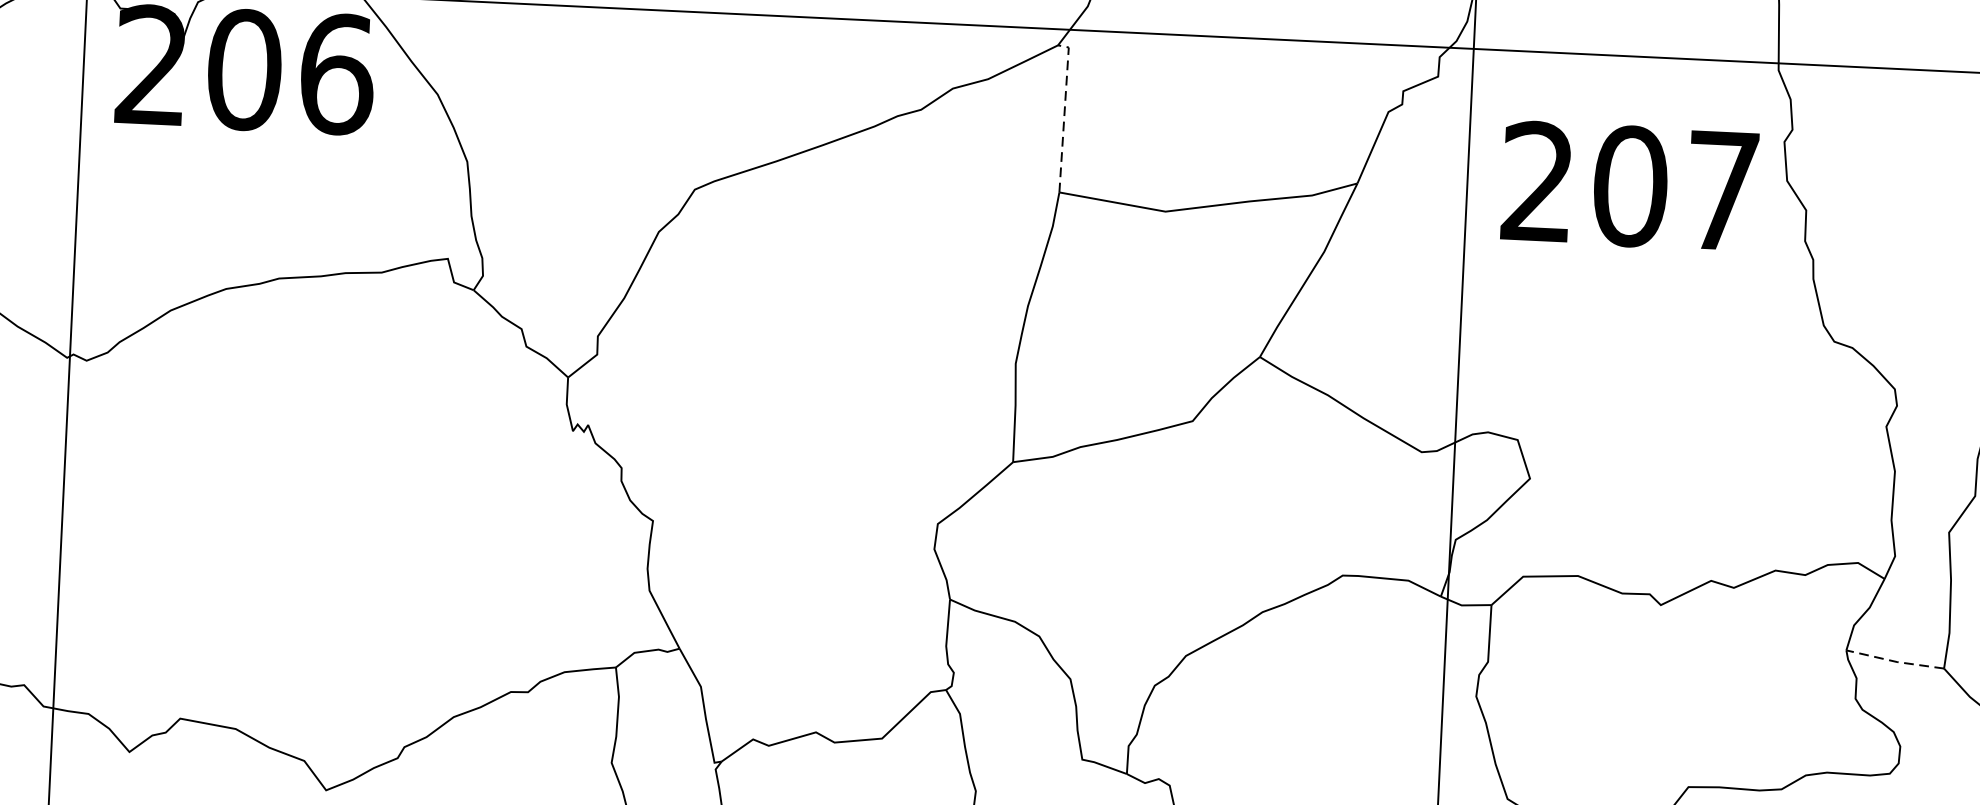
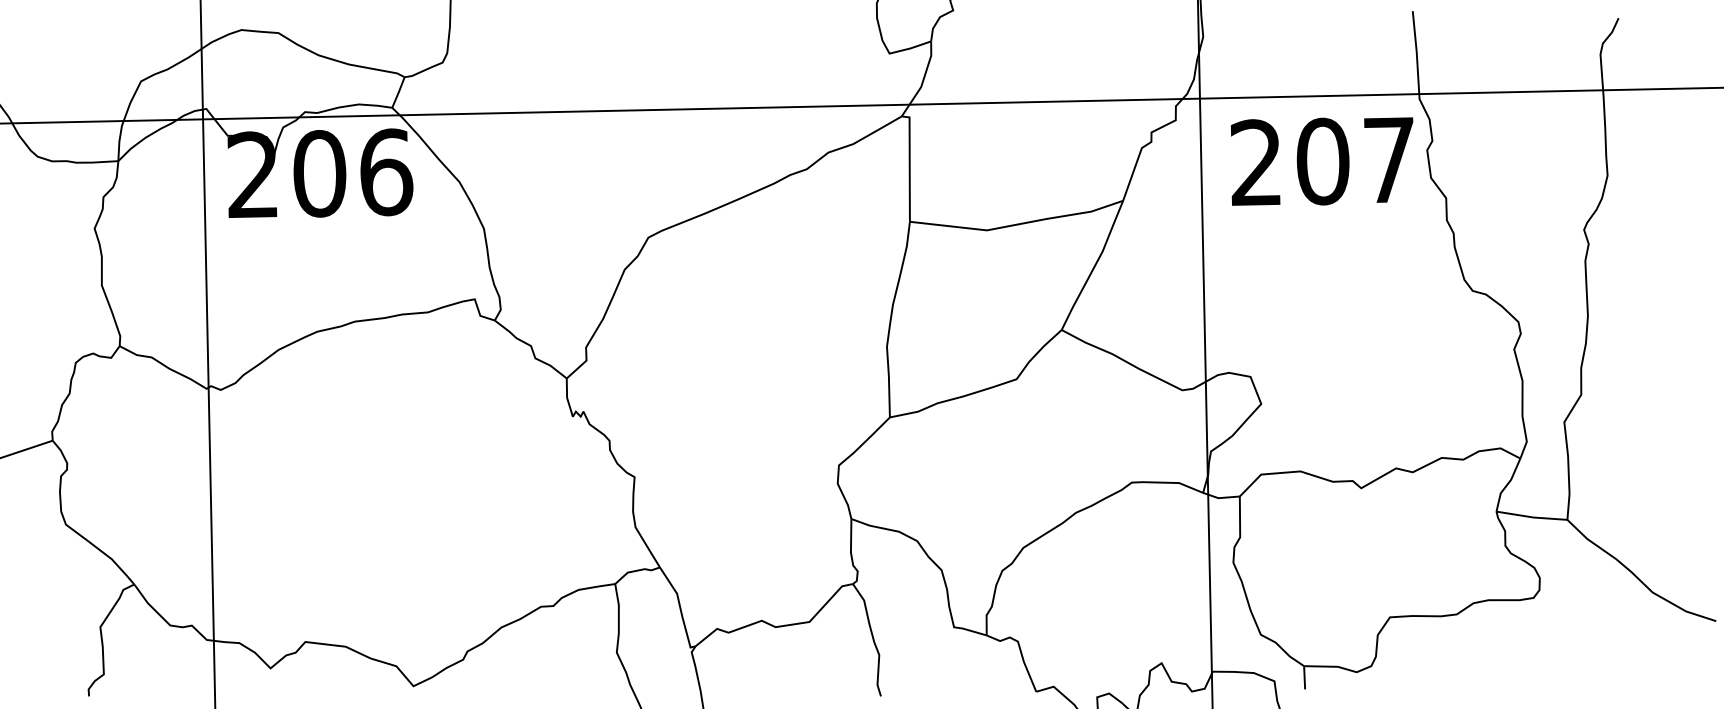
line: (1064, 114) -> (909, 165), dashed -> solid
text: (1629, 186) -> (1322, 161), moved
line: (1895, 661) -> (1532, 517), dashed -> solid

